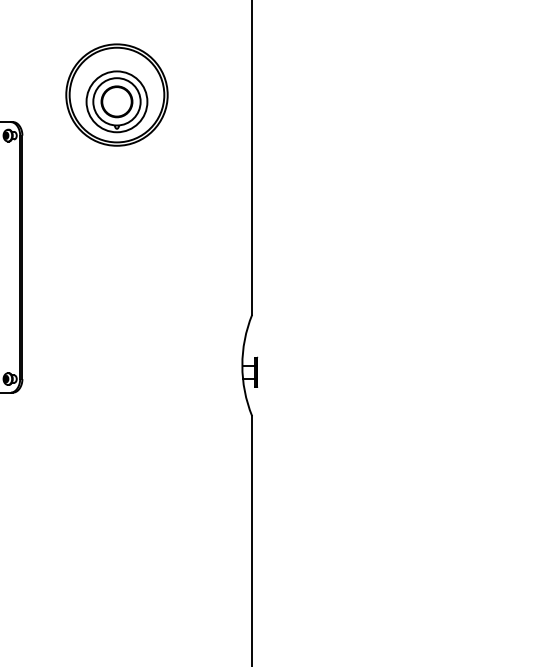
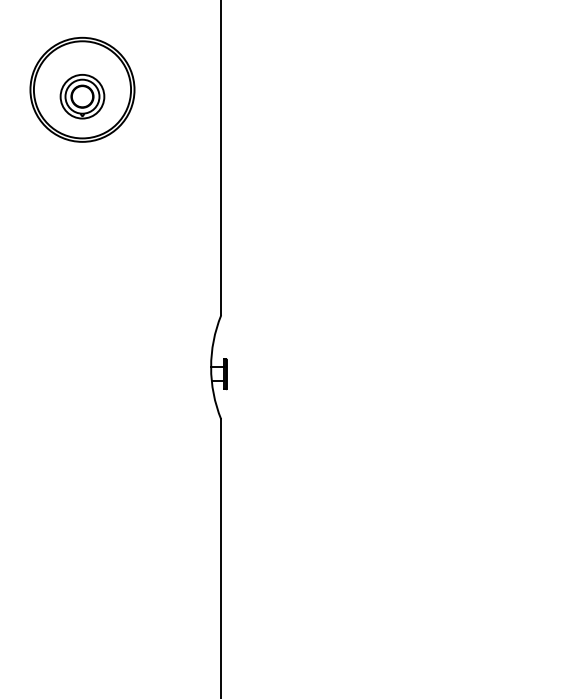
part: (116, 101) -> (82, 96), size x0.7

